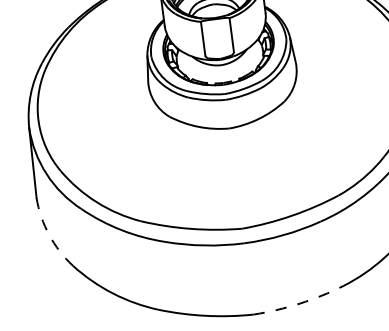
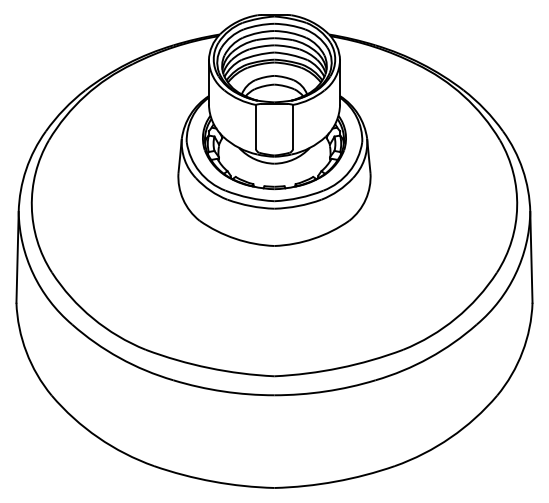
arc: (49, 235) -> (26, 352), dashed -> solid
arc: (299, 303) -> (335, 481), dashed -> solid

